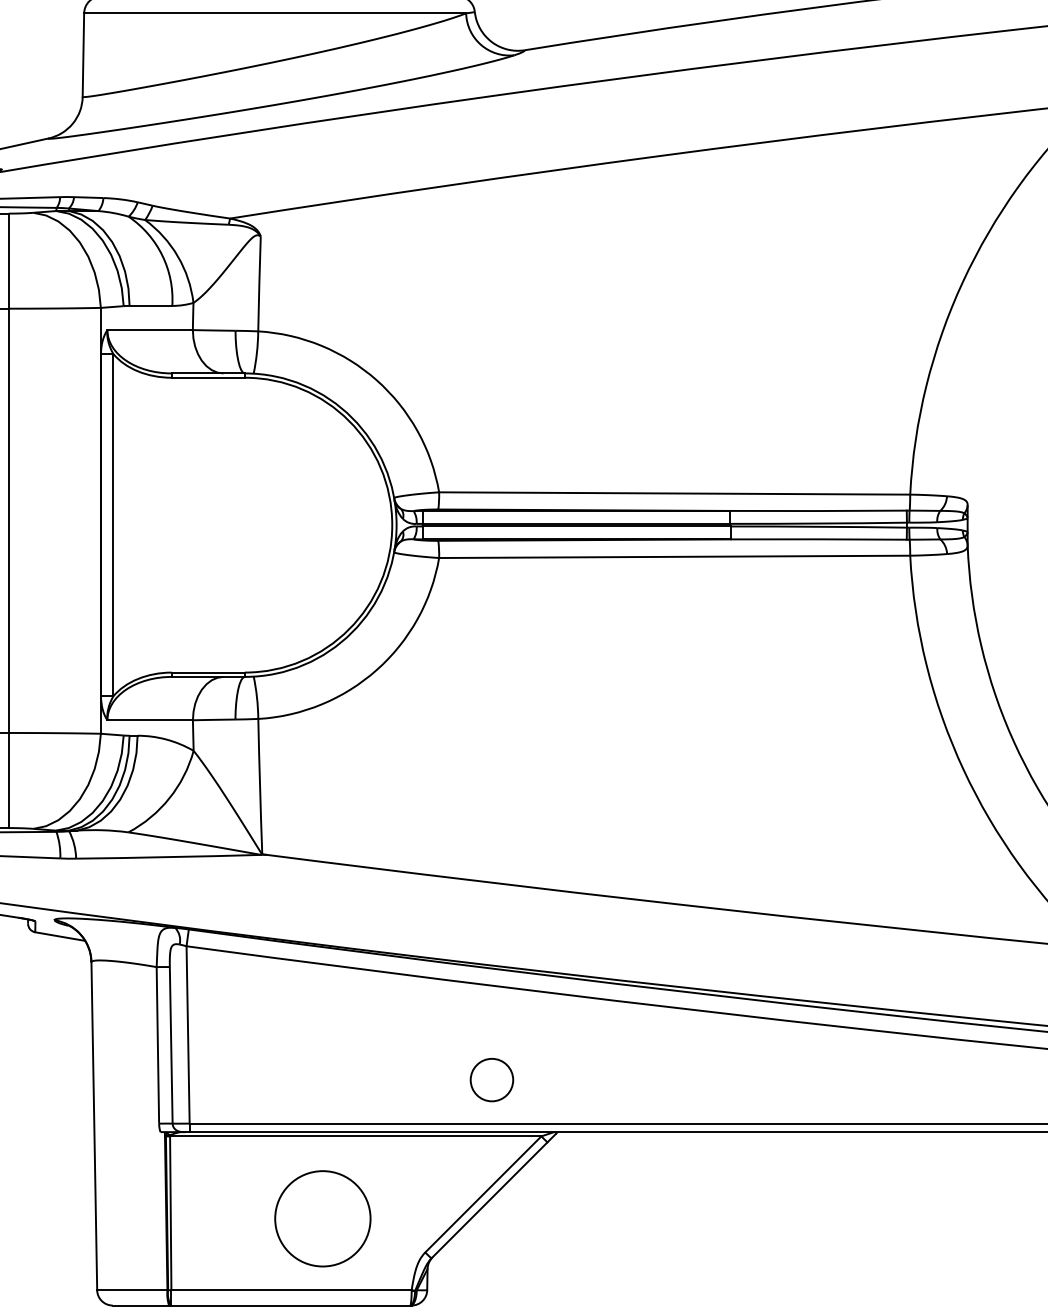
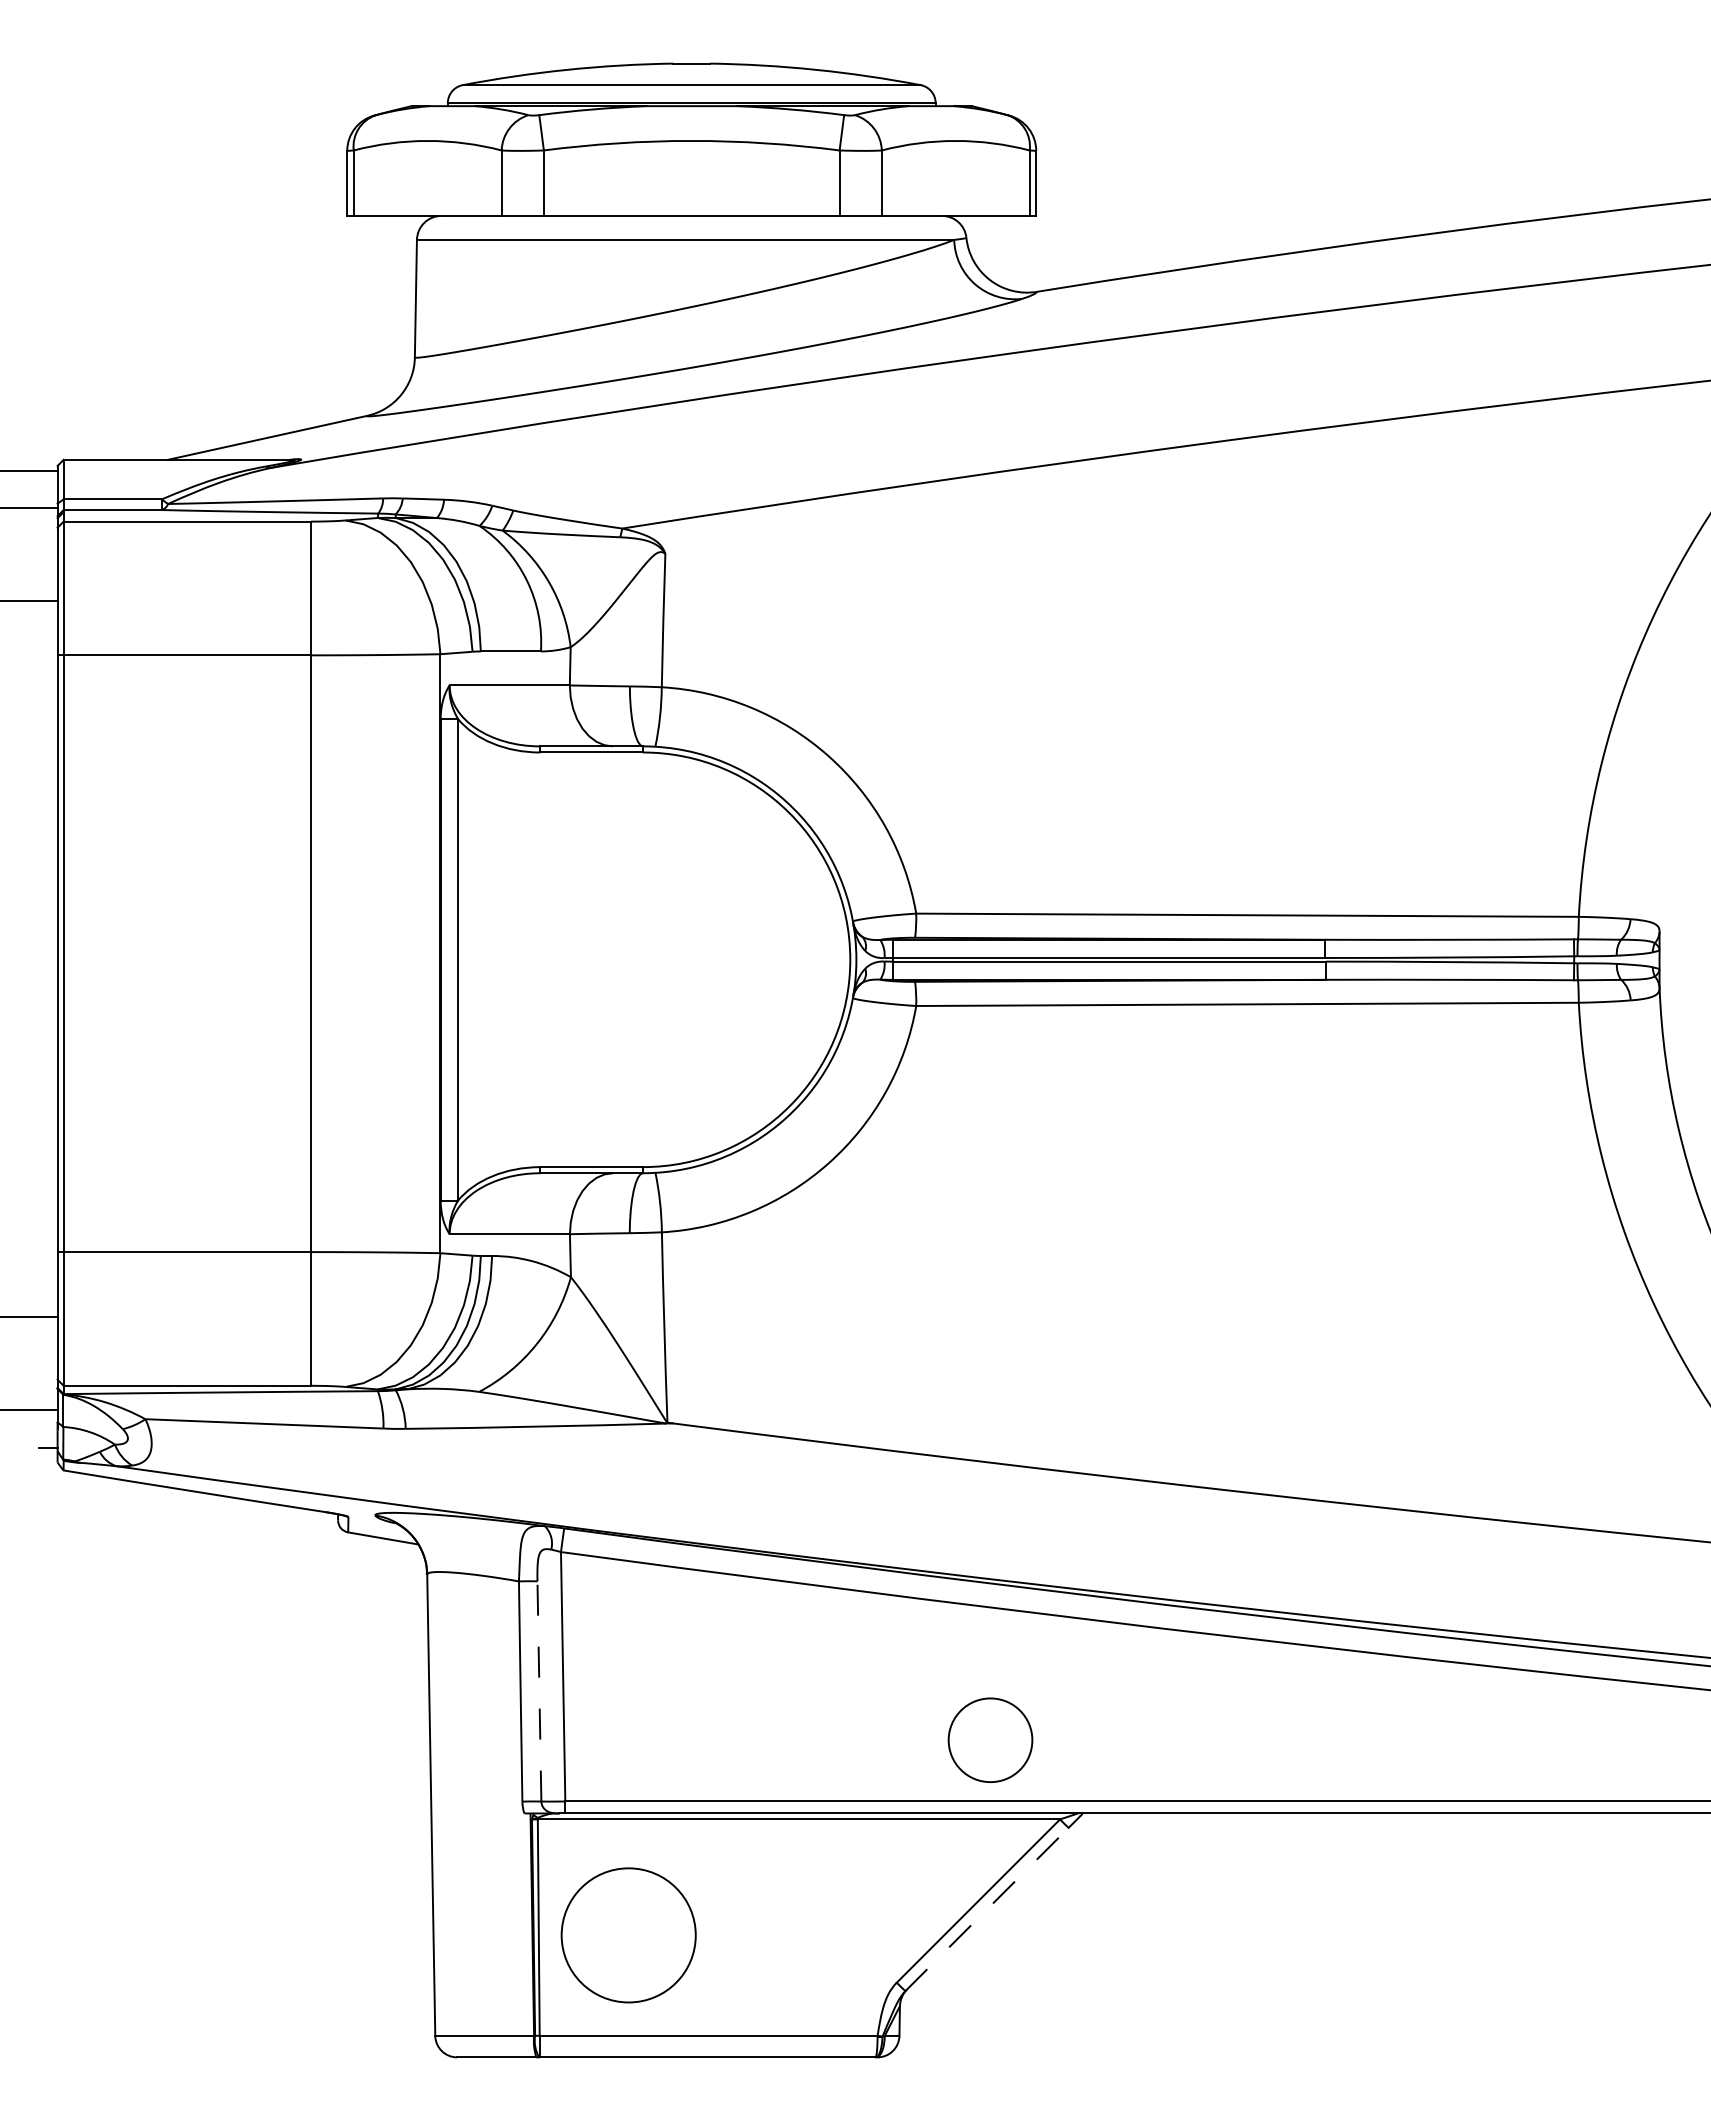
line: (171, 1045) -> (539, 1691), solid -> dashed
circle: (491, 1080) -> (990, 1740), size x1.4
line: (489, 1200) -> (987, 1909), solid -> dashed
circle: (322, 1218) -> (628, 1935), moved

